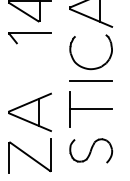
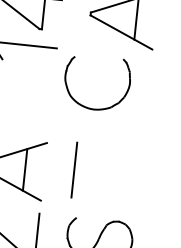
part: (86, 67) -> (87, 106), moved
line: (91, 80) -> (111, 129), removed
line: (91, 109) -> (107, 173), removed

